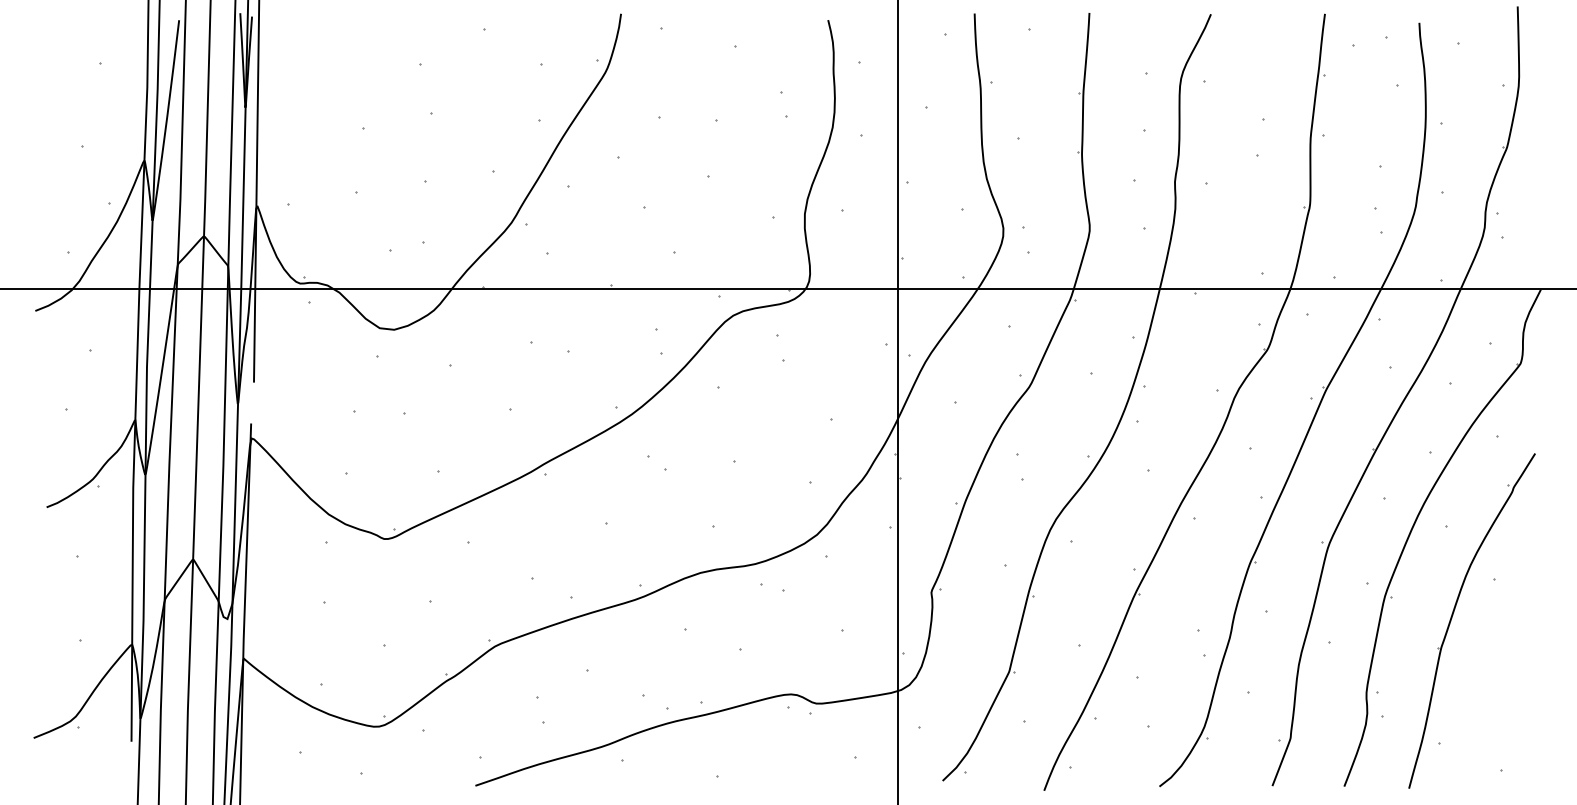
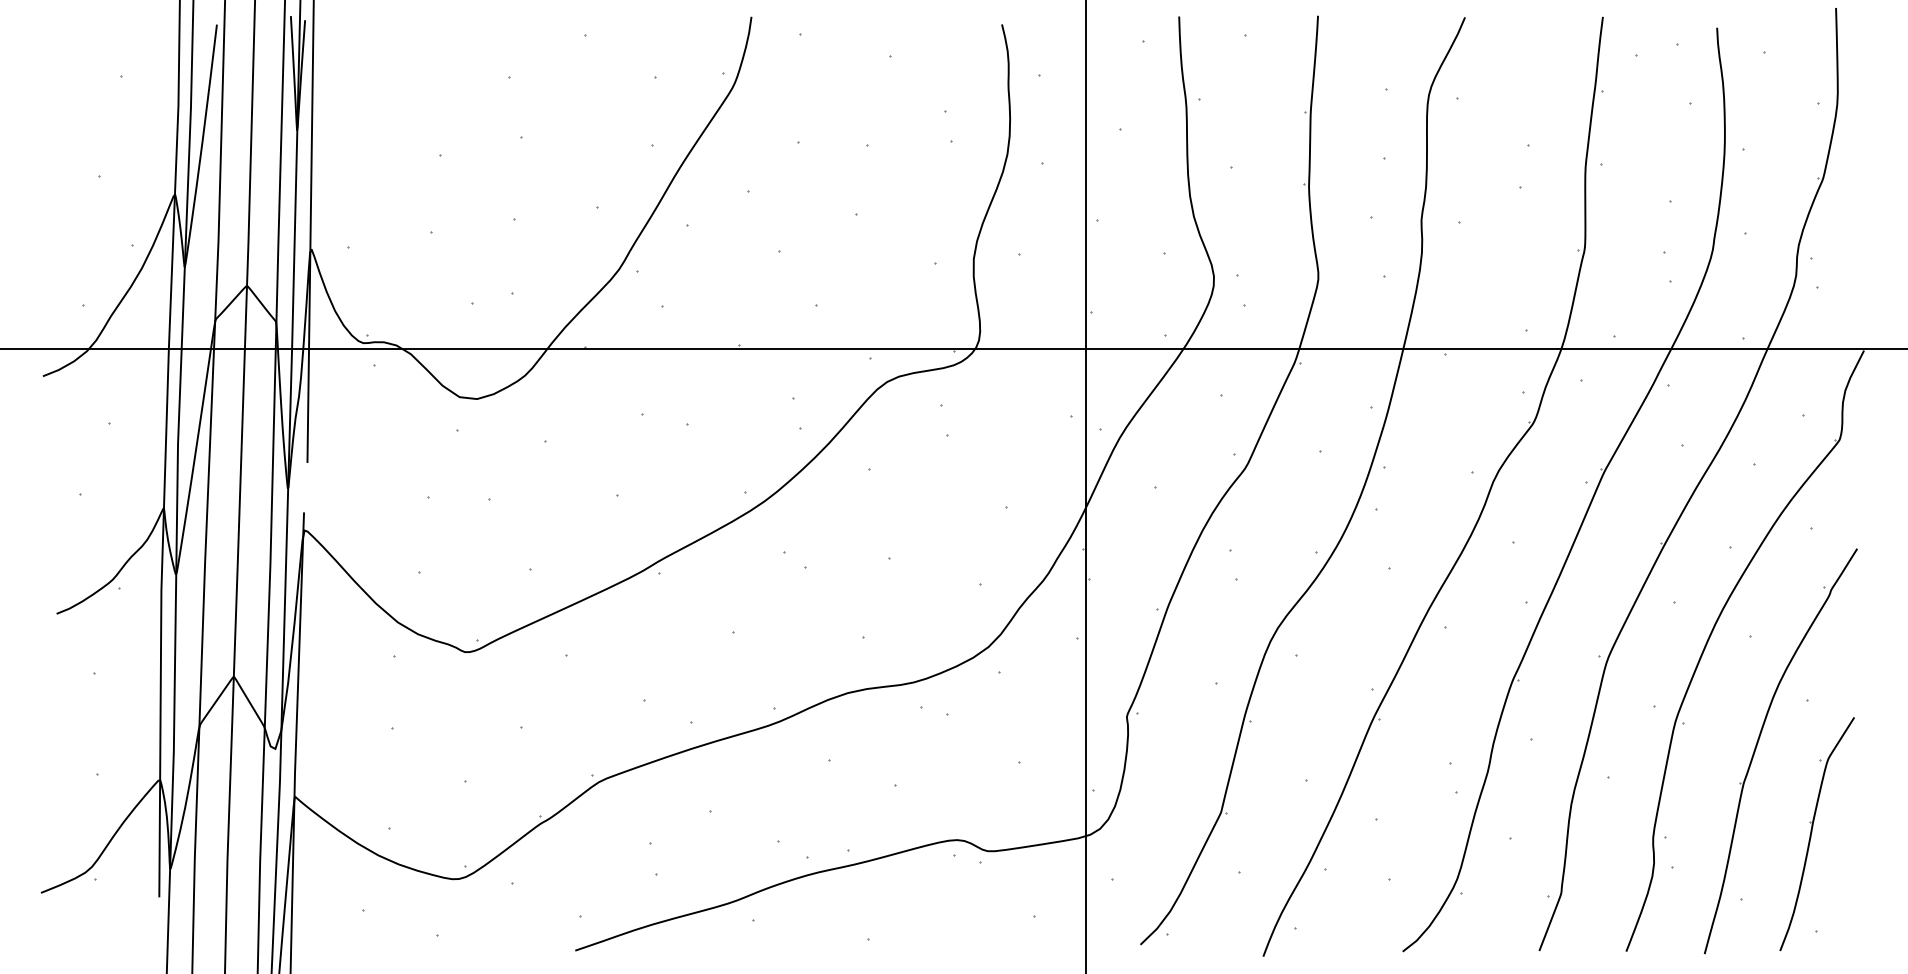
part: (1501, 689) -> (1816, 834), added

